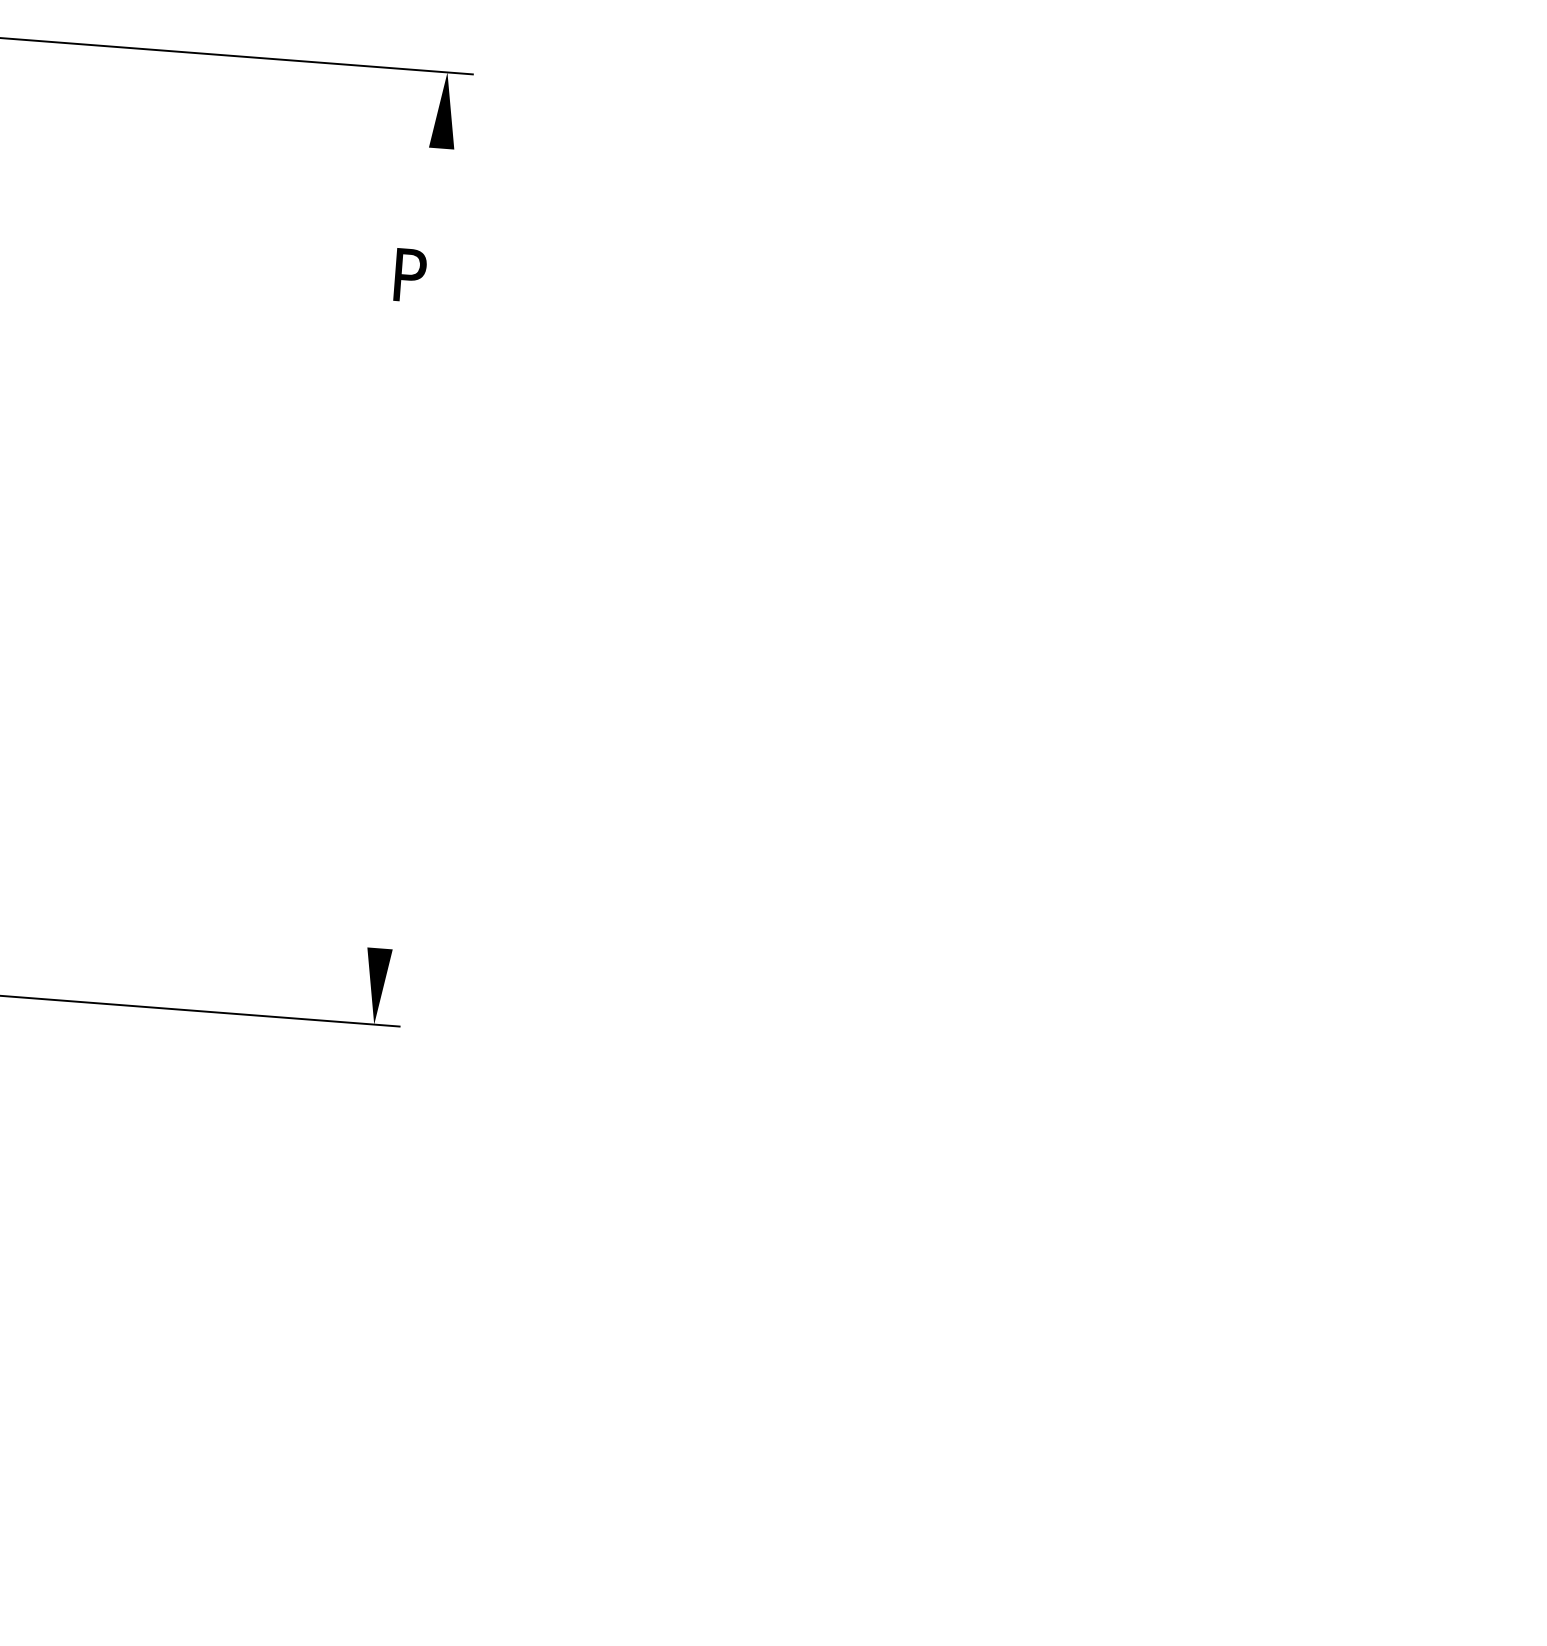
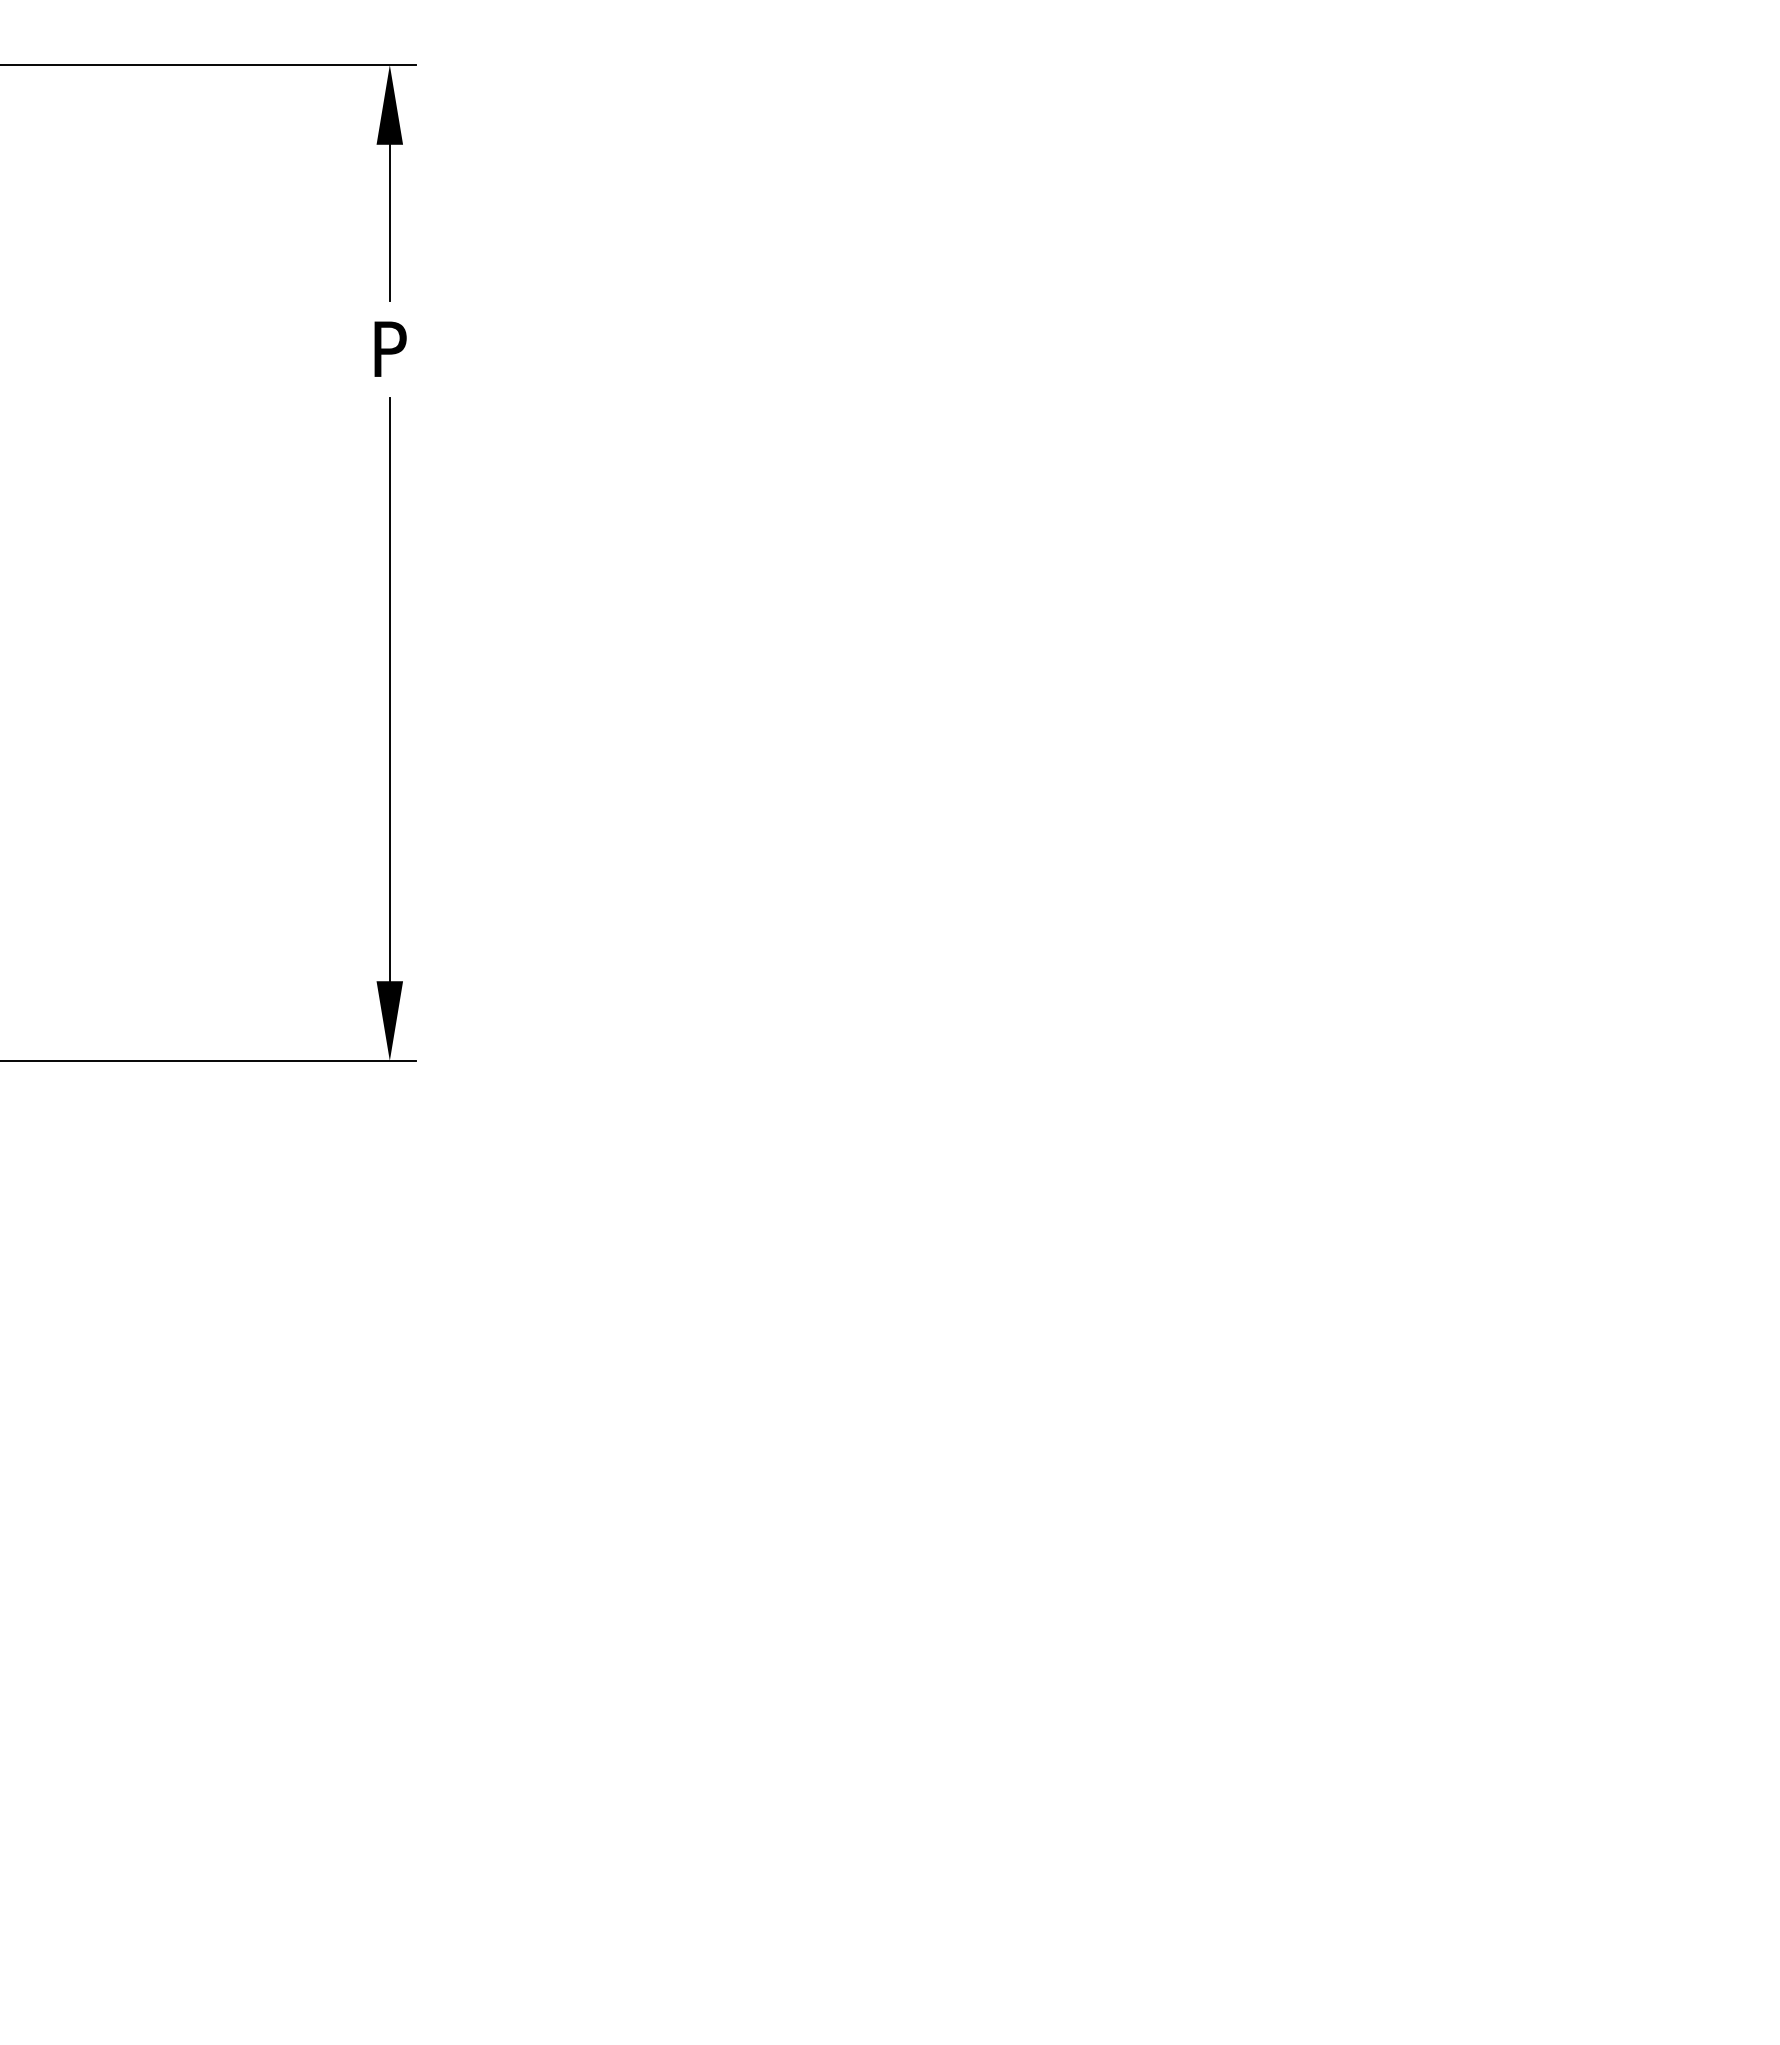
line: (435, 222) -> (389, 222), added
text: (410, 274) -> (390, 348), moved
line: (401, 669) -> (389, 689), added

